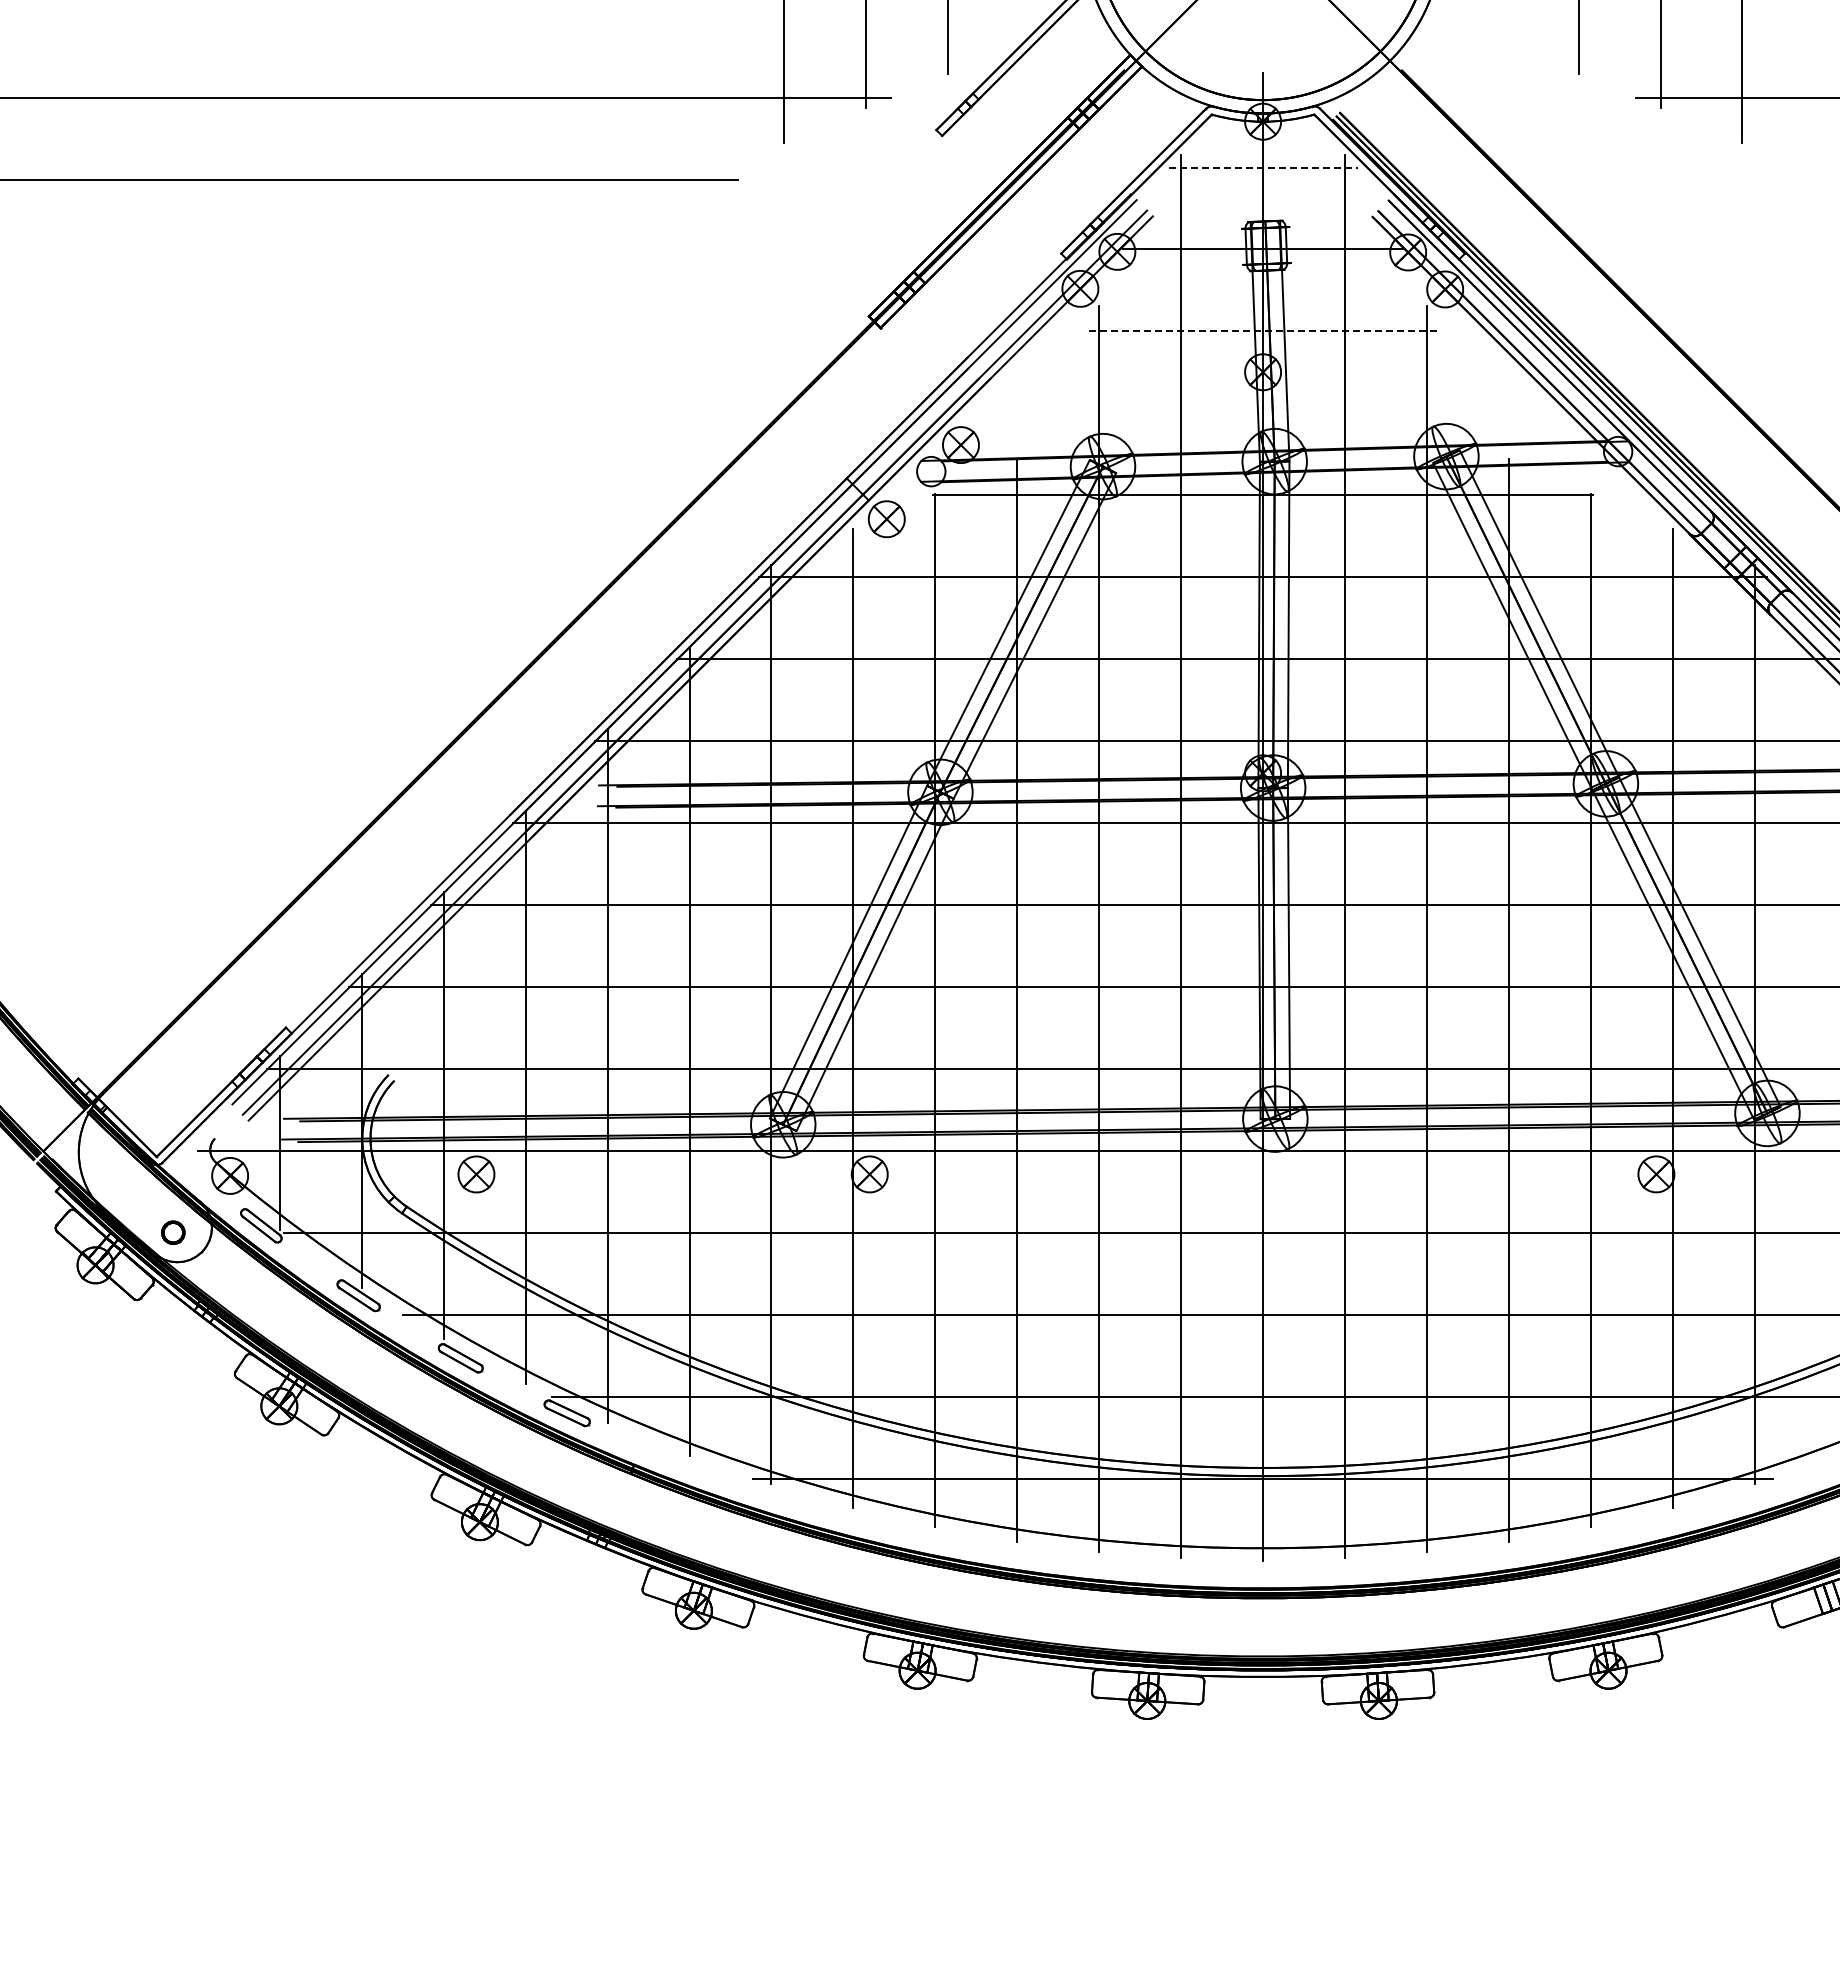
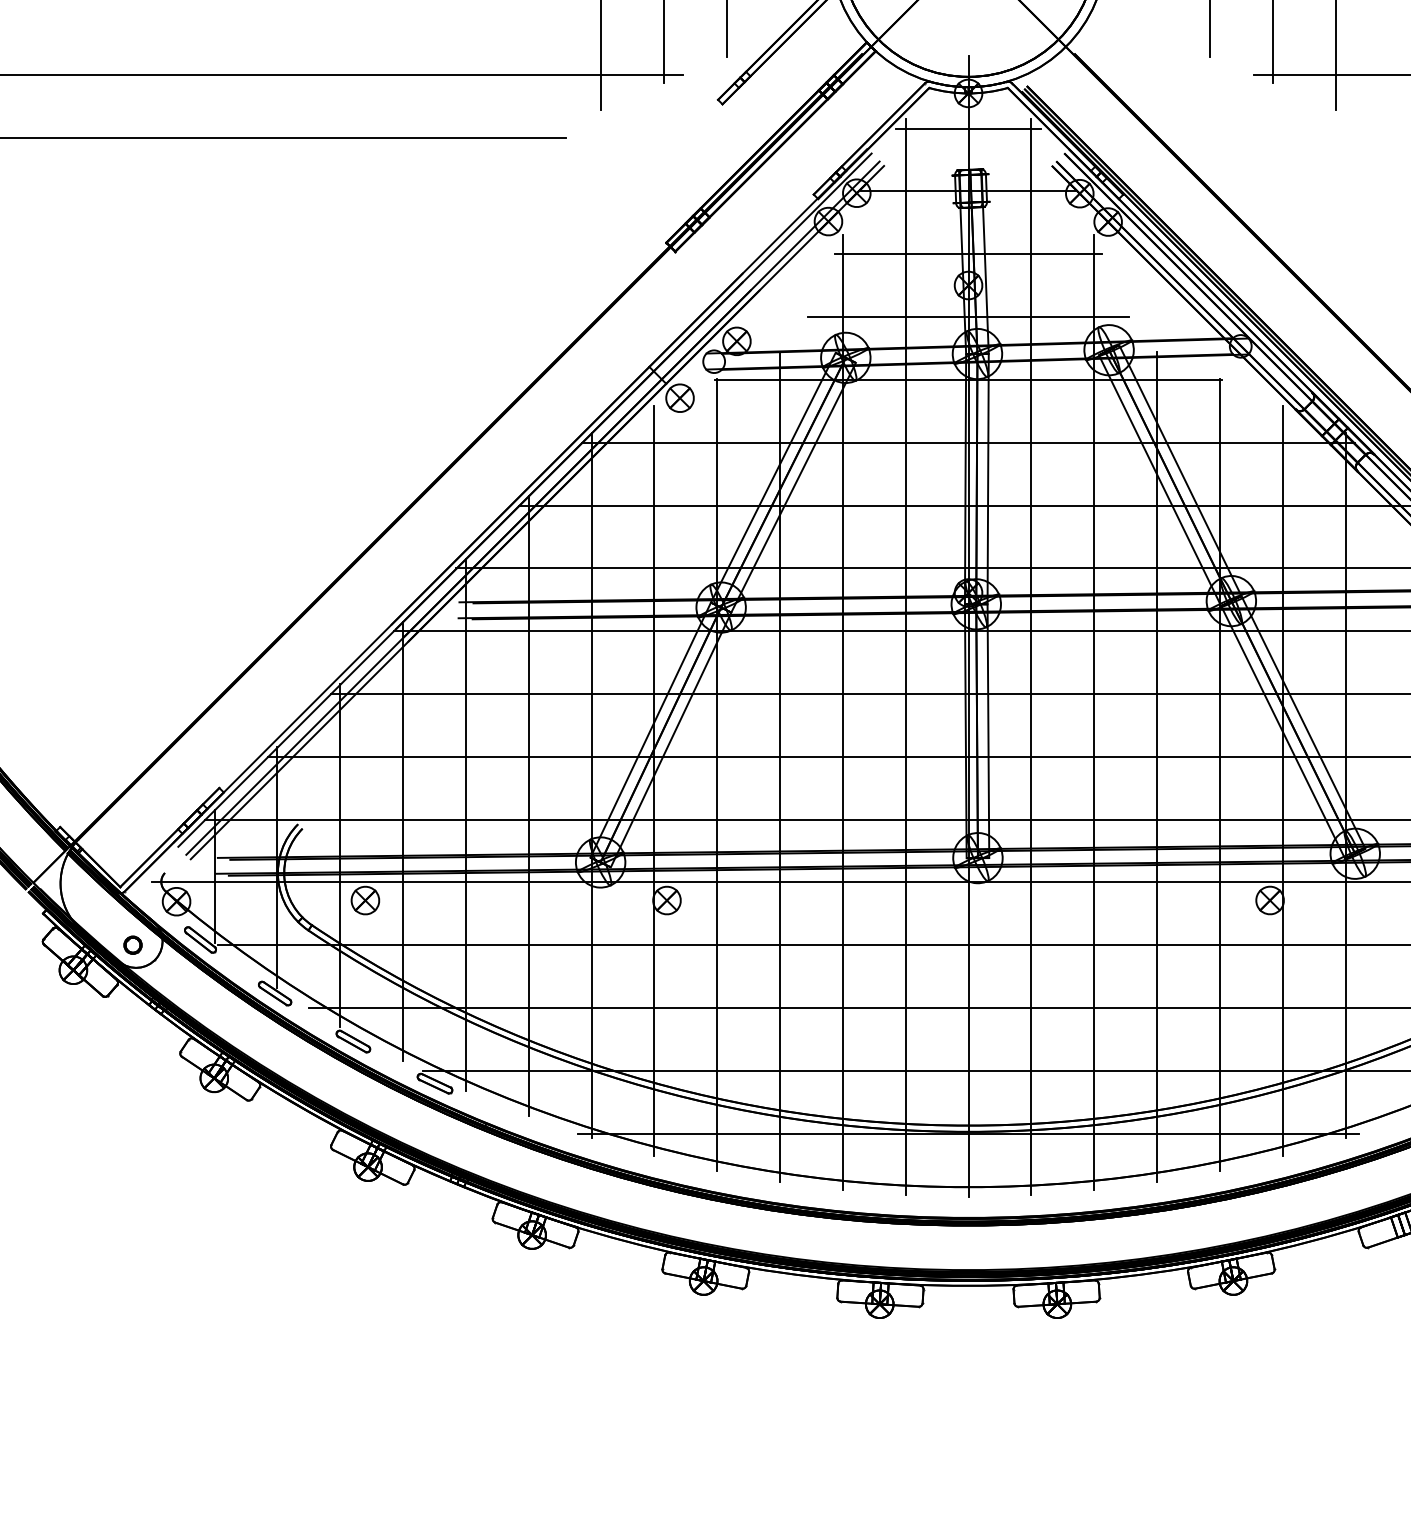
line: (1263, 167) -> (968, 128), dashed -> solid
line: (1263, 331) -> (968, 254), dashed -> solid
line: (1262, 413) -> (968, 317), added

